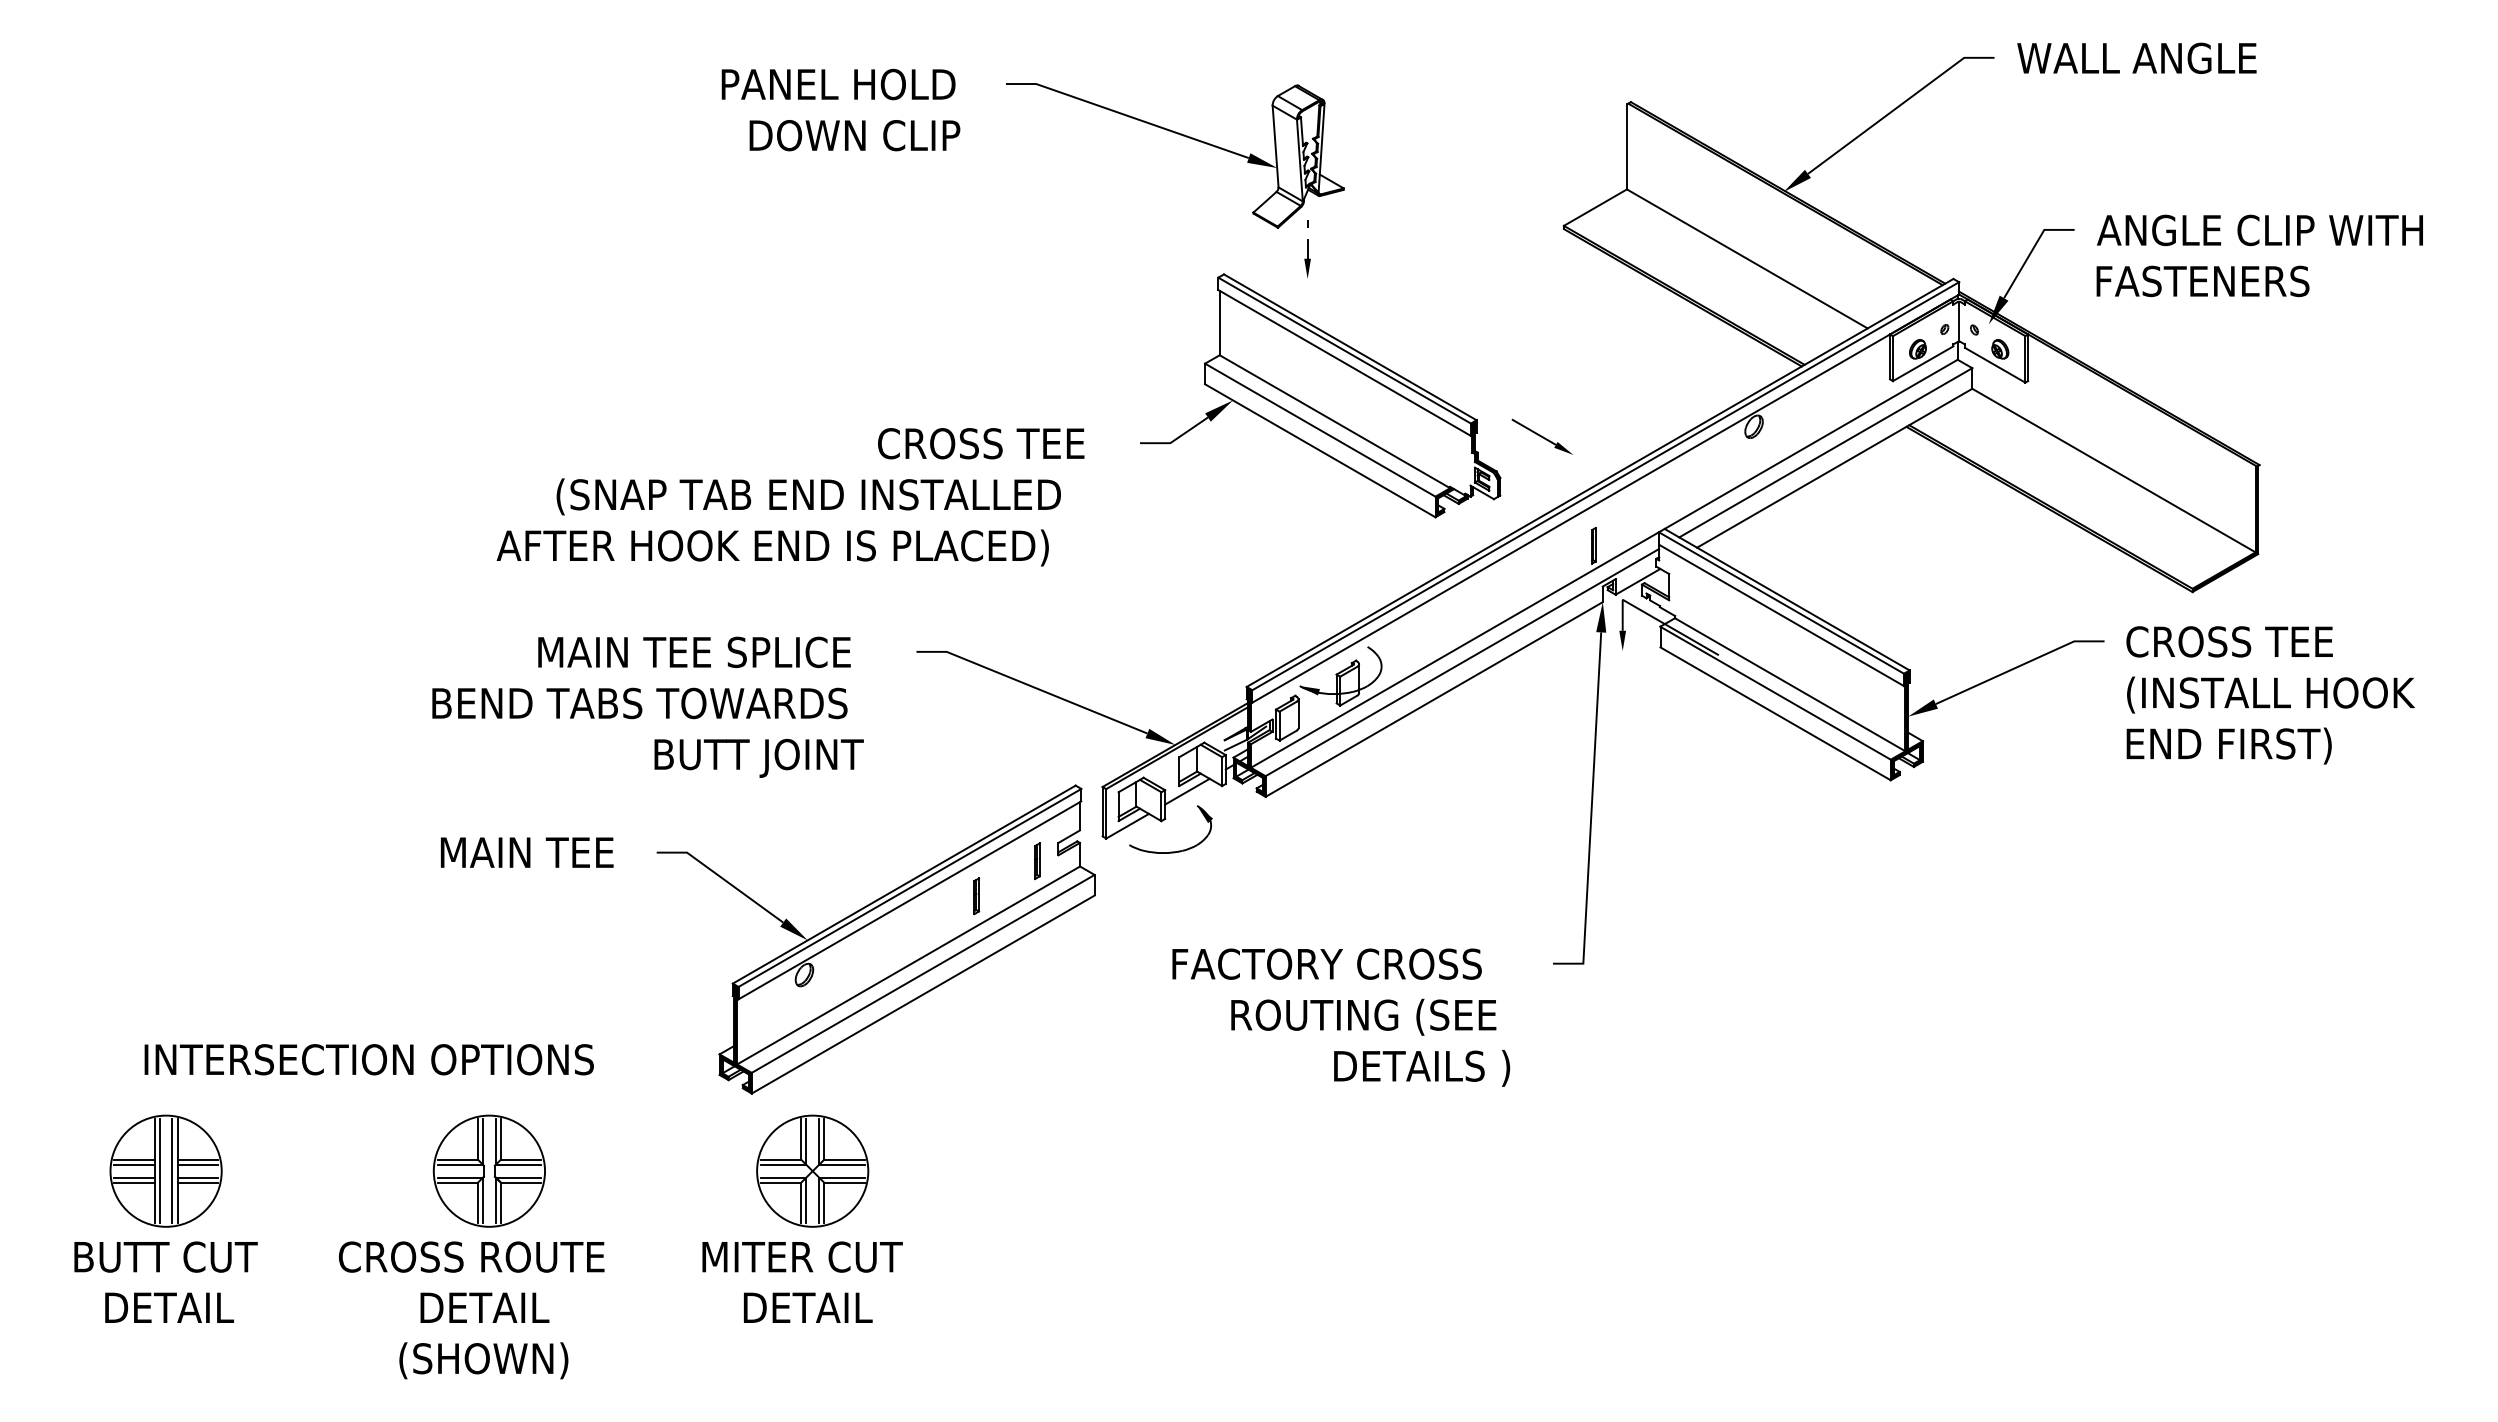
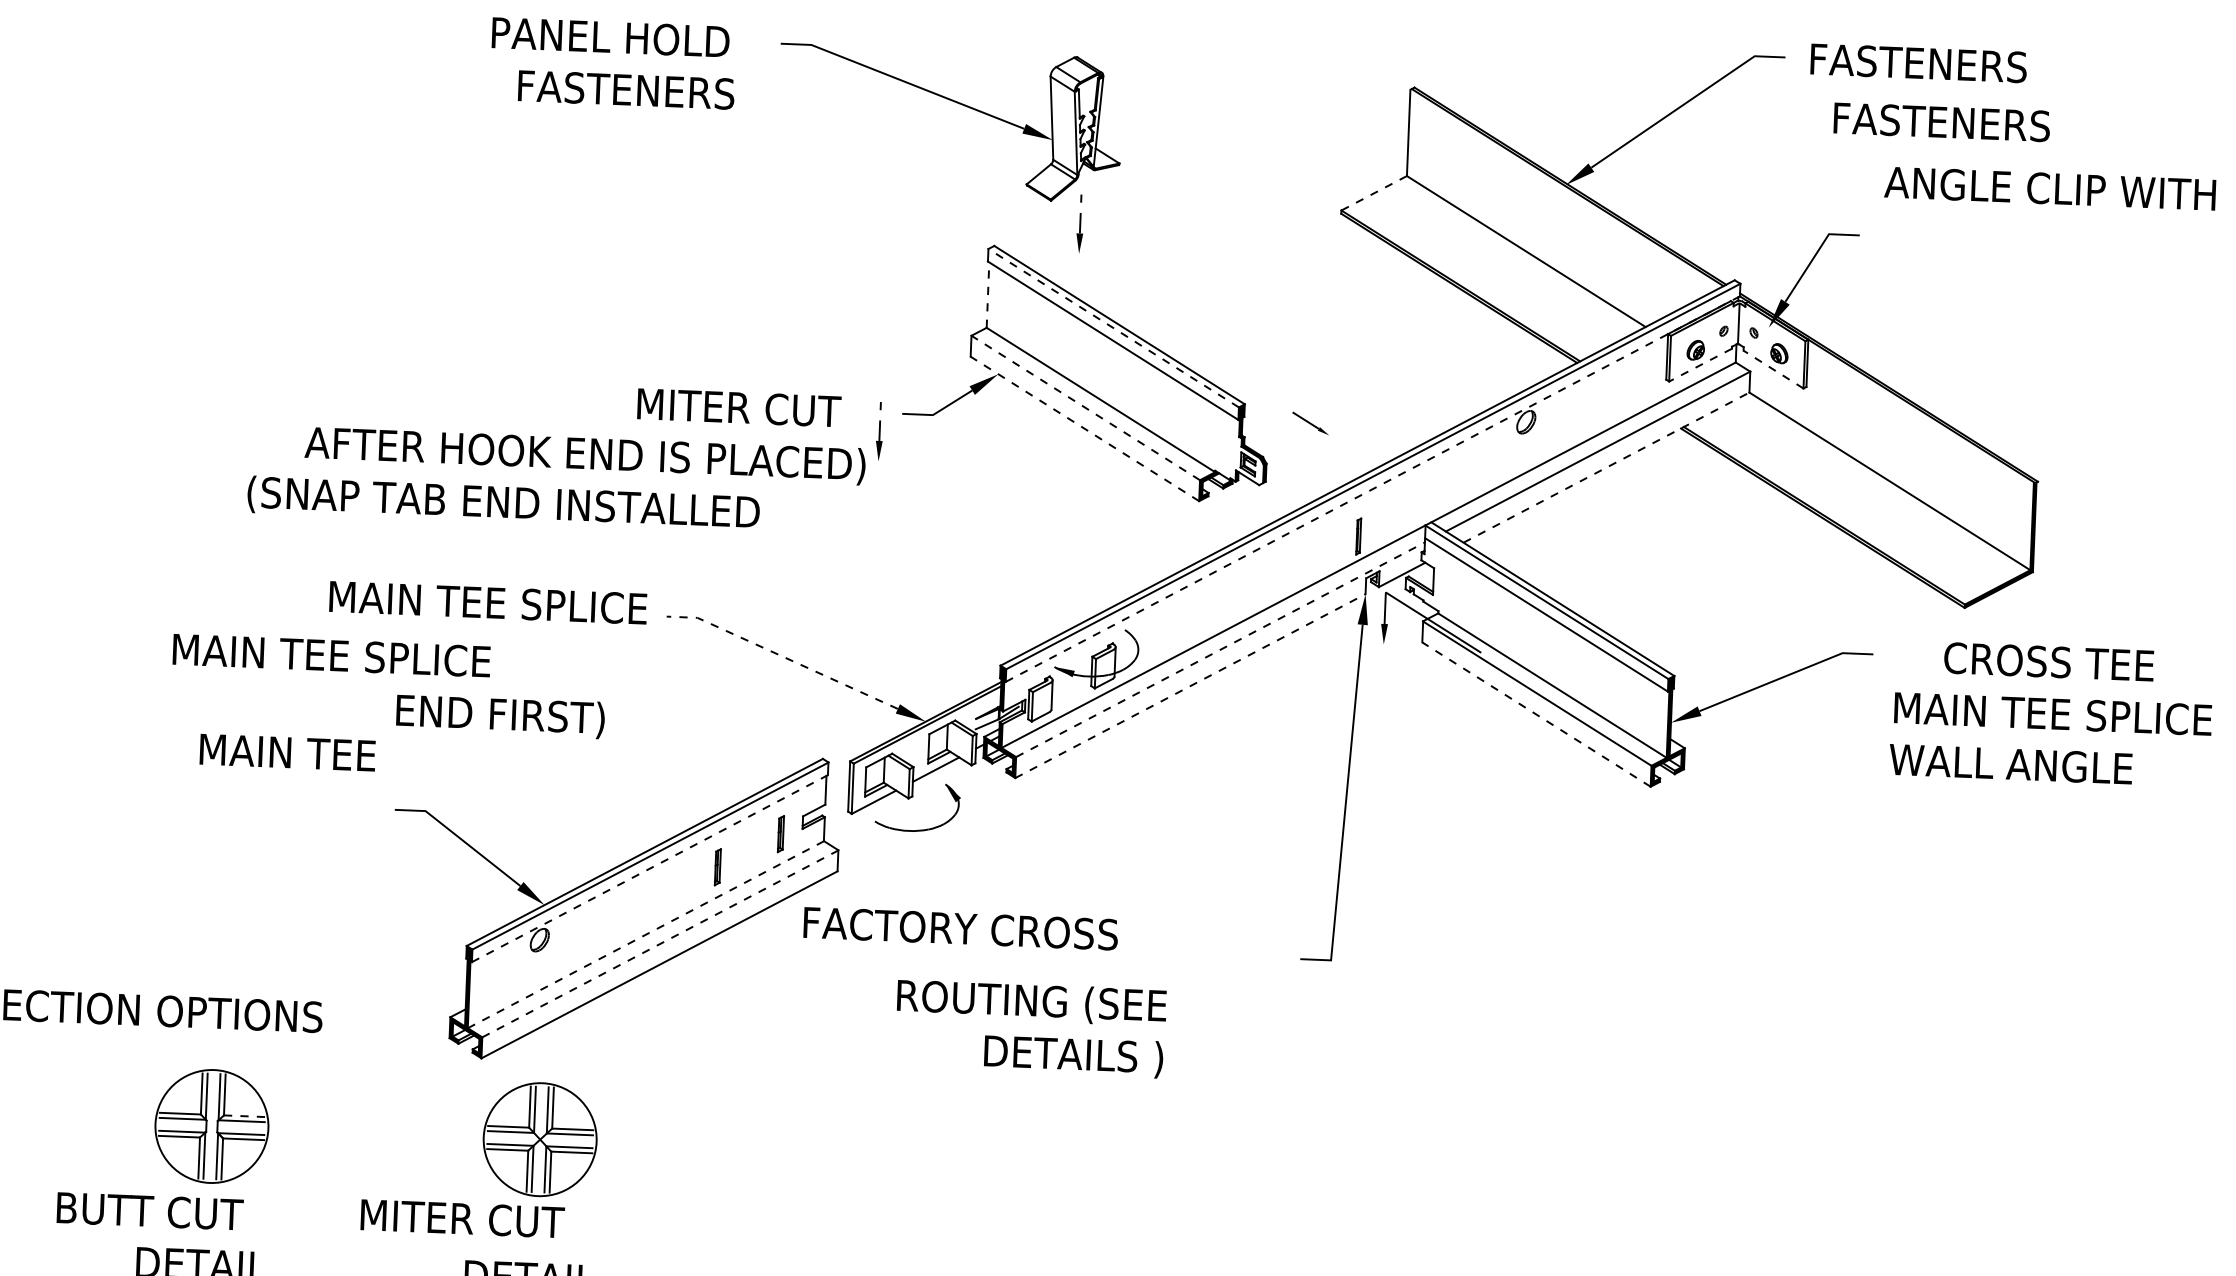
text: (2136, 57) -> (1929, 62), WALL ANGLE -> FASTENERS
text: (857, 135) -> (627, 89), DOWN CLIP -> FASTENERS
line: (1595, 207) -> (1374, 193), solid -> dashed
text: (2259, 230) -> (2049, 188), moved
text: (2202, 281) -> (1941, 122), moved
line: (1219, 322) -> (987, 294), solid -> dashed
line: (1344, 350) -> (1113, 328), solid -> dashed
line: (1923, 363) -> (1700, 364), solid -> dashed
line: (1995, 365) -> (1773, 369), solid -> dashed
line: (1319, 429) -> (1084, 407), solid -> dashed
part: (1541, 436) -> (1310, 423), size x0.6
text: (981, 443) -> (741, 407), CROSS TEE -> MITER CUT
line: (1319, 450) -> (1084, 428), solid -> dashed
part: (1118, 461) -> (879, 431), added
line: (1834, 468) -> (1606, 467), solid -> dashed
text: (829, 496) -> (584, 455), (SNAP TAB END INSTALLED -> AFTER HOOK END IS PLACED)
line: (1606, 498) -> (1373, 489), solid -> dashed
text: (772, 547) -> (524, 504), AFTER HOOK END IS PLACED) -> (SNAP TAB END INSTALLED
text: (2229, 641) -> (2048, 661), moved
text: (694, 652) -> (488, 602), moved
line: (1462, 662) -> (1220, 649), solid -> dashed
line: (1031, 686) -> (782, 656), solid -> dashed
text: (2283, 694) -> (2052, 715), (INSTALL HOOK -> MAIN TEE SPLICE
line: (1434, 699) -> (1190, 686), solid -> dashed
text: (641, 703) -> (385, 657), BEND TABS TOWARDS -> MAIN TEE SPLICE
line: (1775, 713) -> (1536, 714), solid -> dashed
text: (2243, 745) -> (2010, 765), END FIRST) -> WALL ANGLE
text: (764, 757) -> (508, 717), BUTT JOINT -> END FIRST)
text: (527, 852) -> (288, 752), moved
line: (909, 900) -> (649, 868), solid -> dashed
text: (1326, 963) -> (960, 928), moved
line: (908, 965) -> (645, 934), solid -> dashed
line: (923, 973) -> (660, 943), solid -> dashed
text: (1363, 1016) -> (1031, 1002), moved
text: (1422, 1068) -> (1074, 1056), moved
line: (521, 1159) -> (245, 1115), solid -> dashed
text: (471, 1256) -> (190, 1212), CROSS ROUTE -> BUTT CUT
text: (802, 1256) -> (462, 1218), moved

